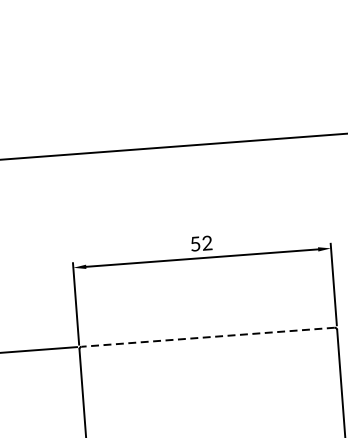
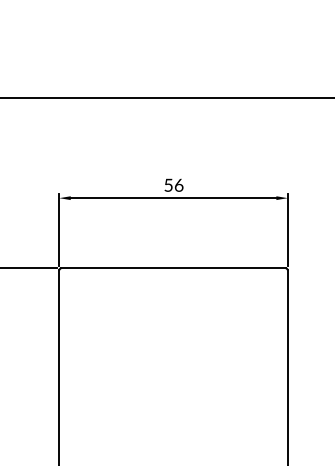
text: (206, 242) -> (178, 184), 52 -> 56
line: (208, 337) -> (173, 268), dashed -> solid

